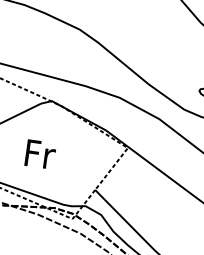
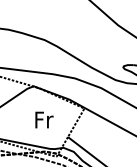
text: (40, 153) -> (44, 119), moved

